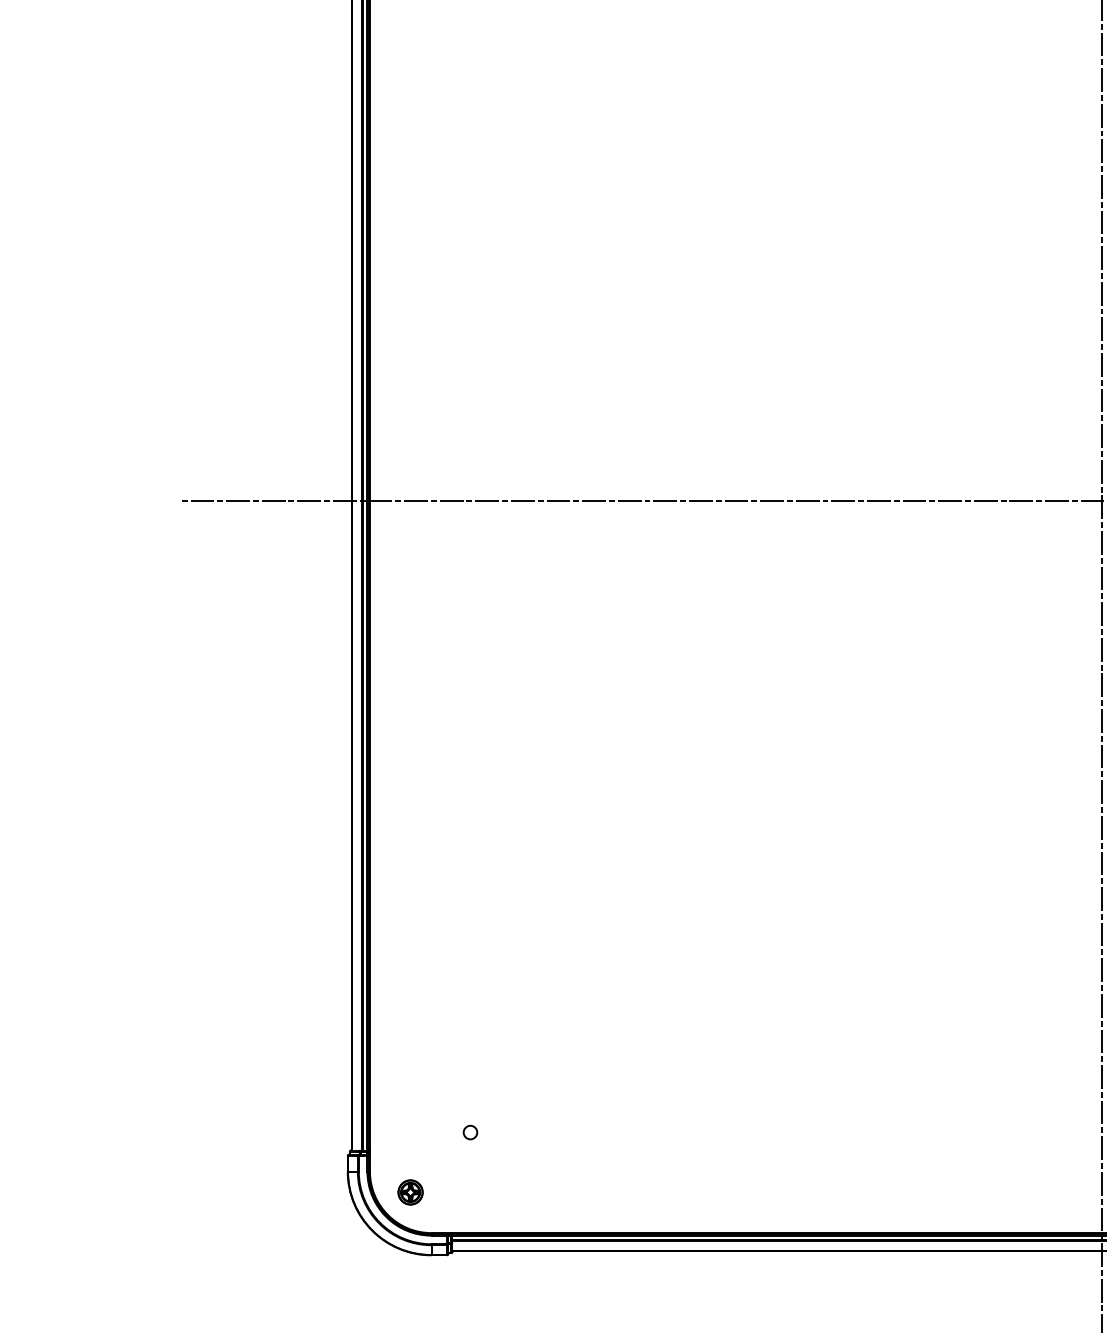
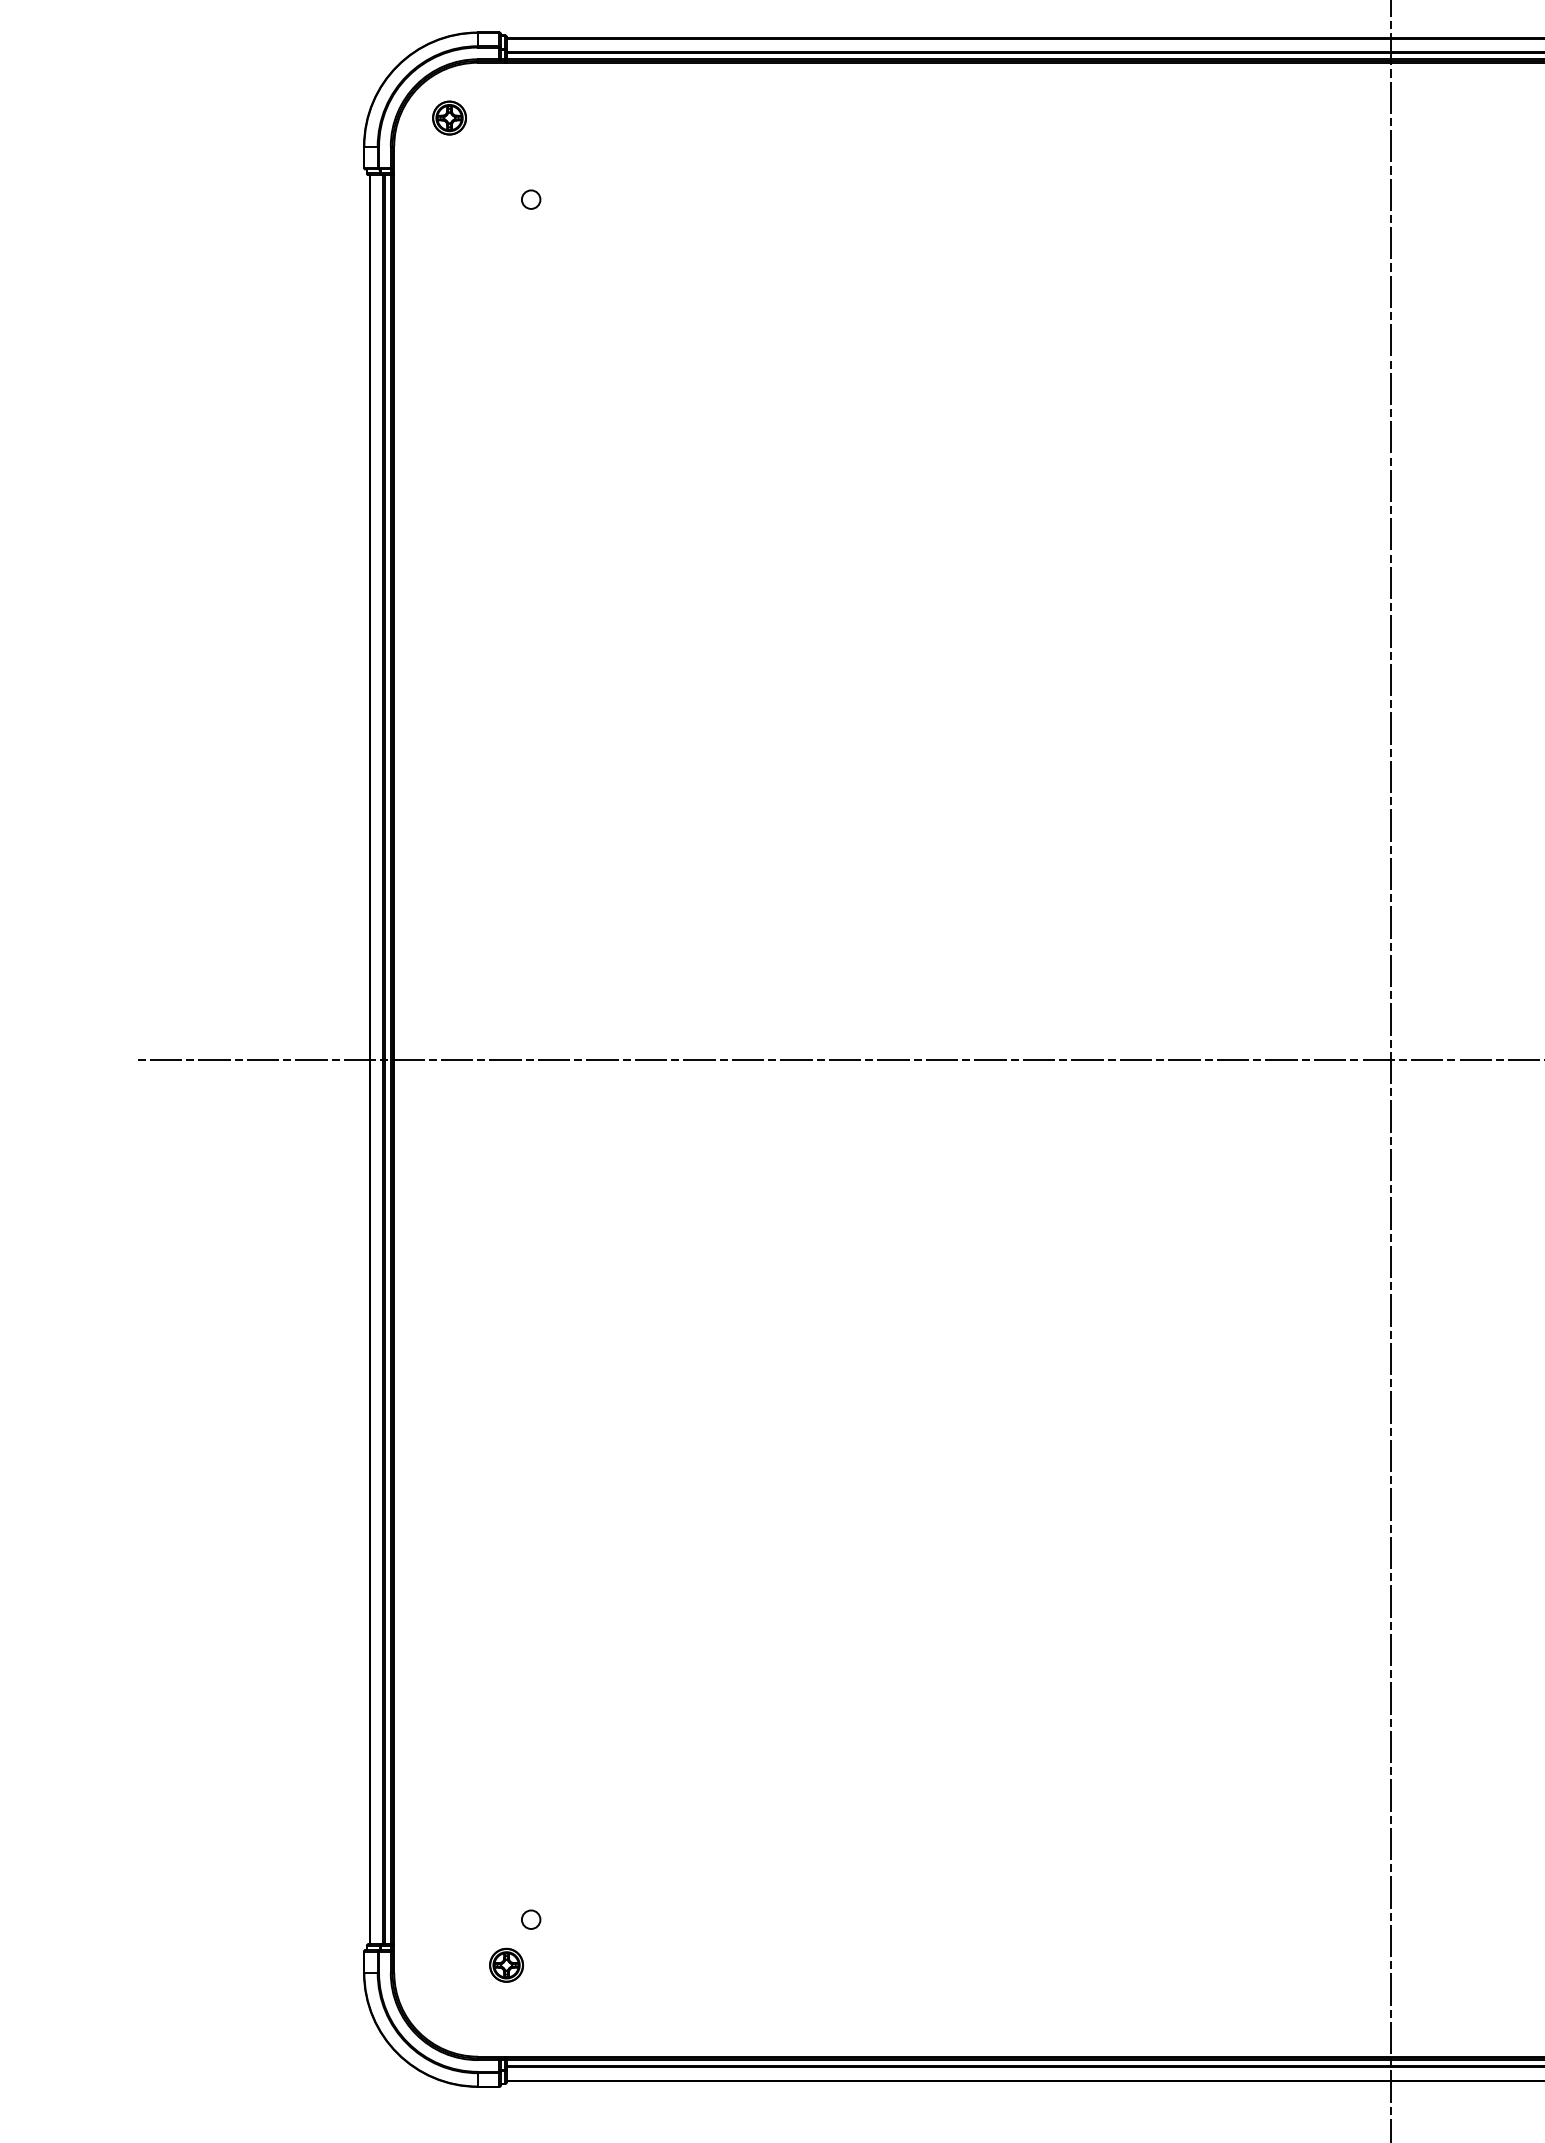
part: (410, 1191) -> (506, 1964), moved

